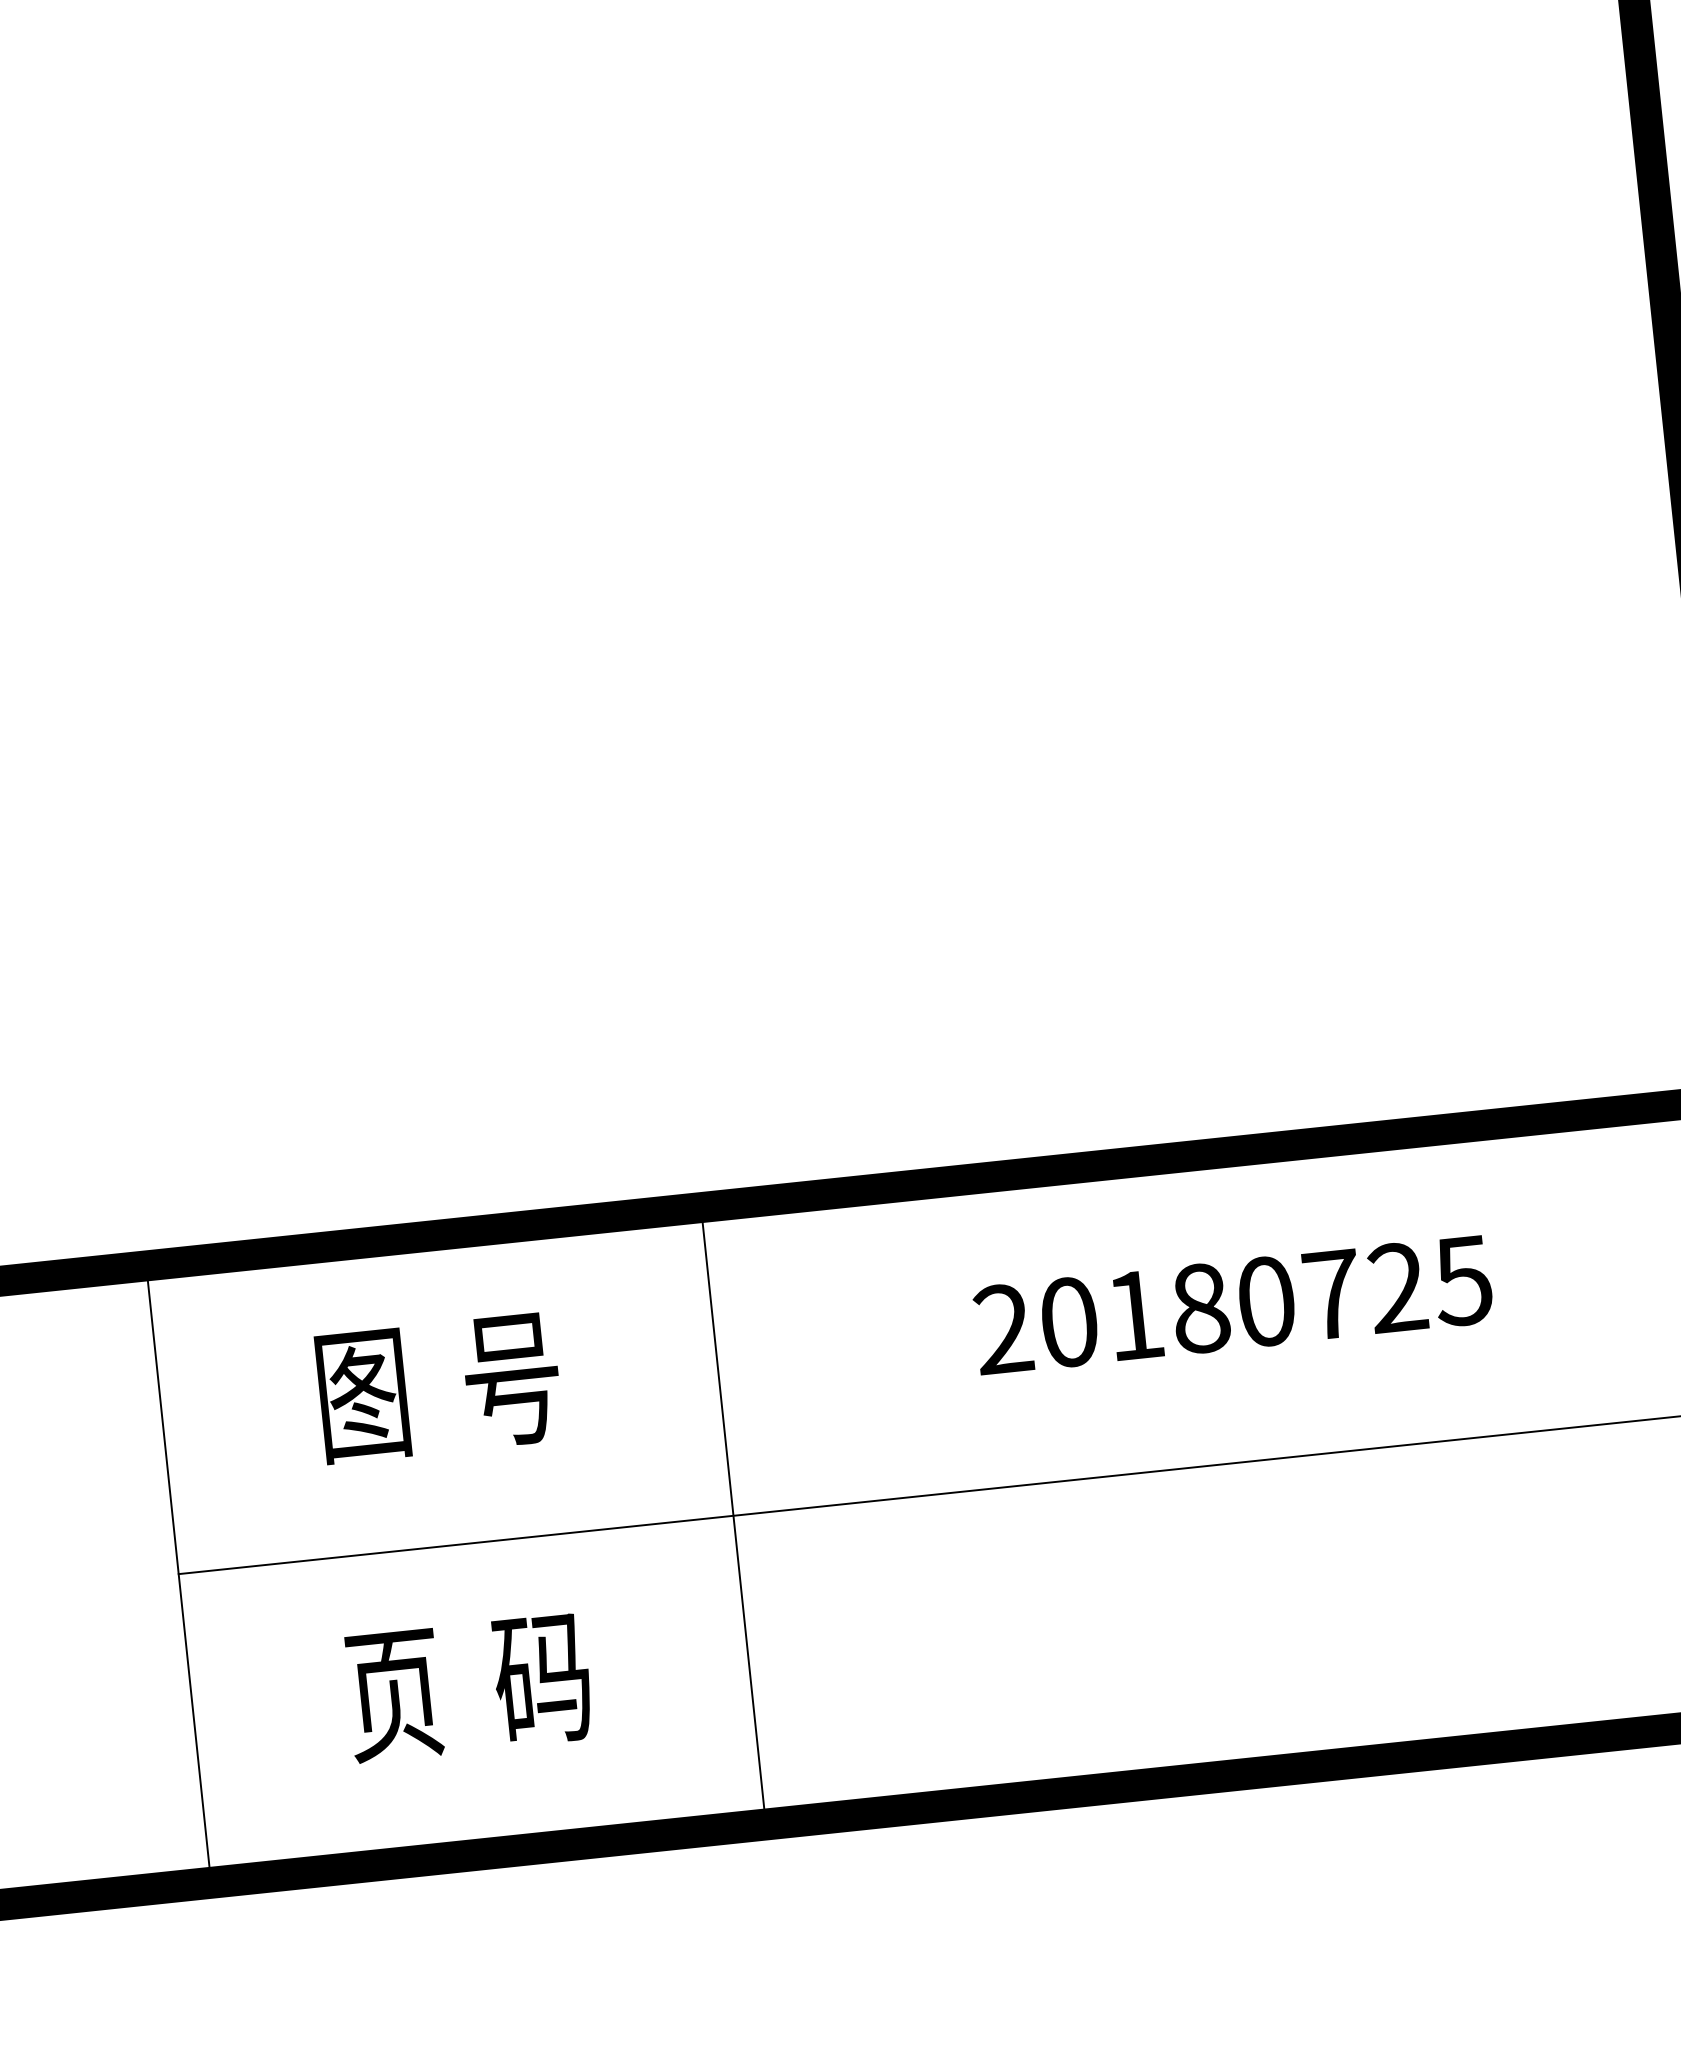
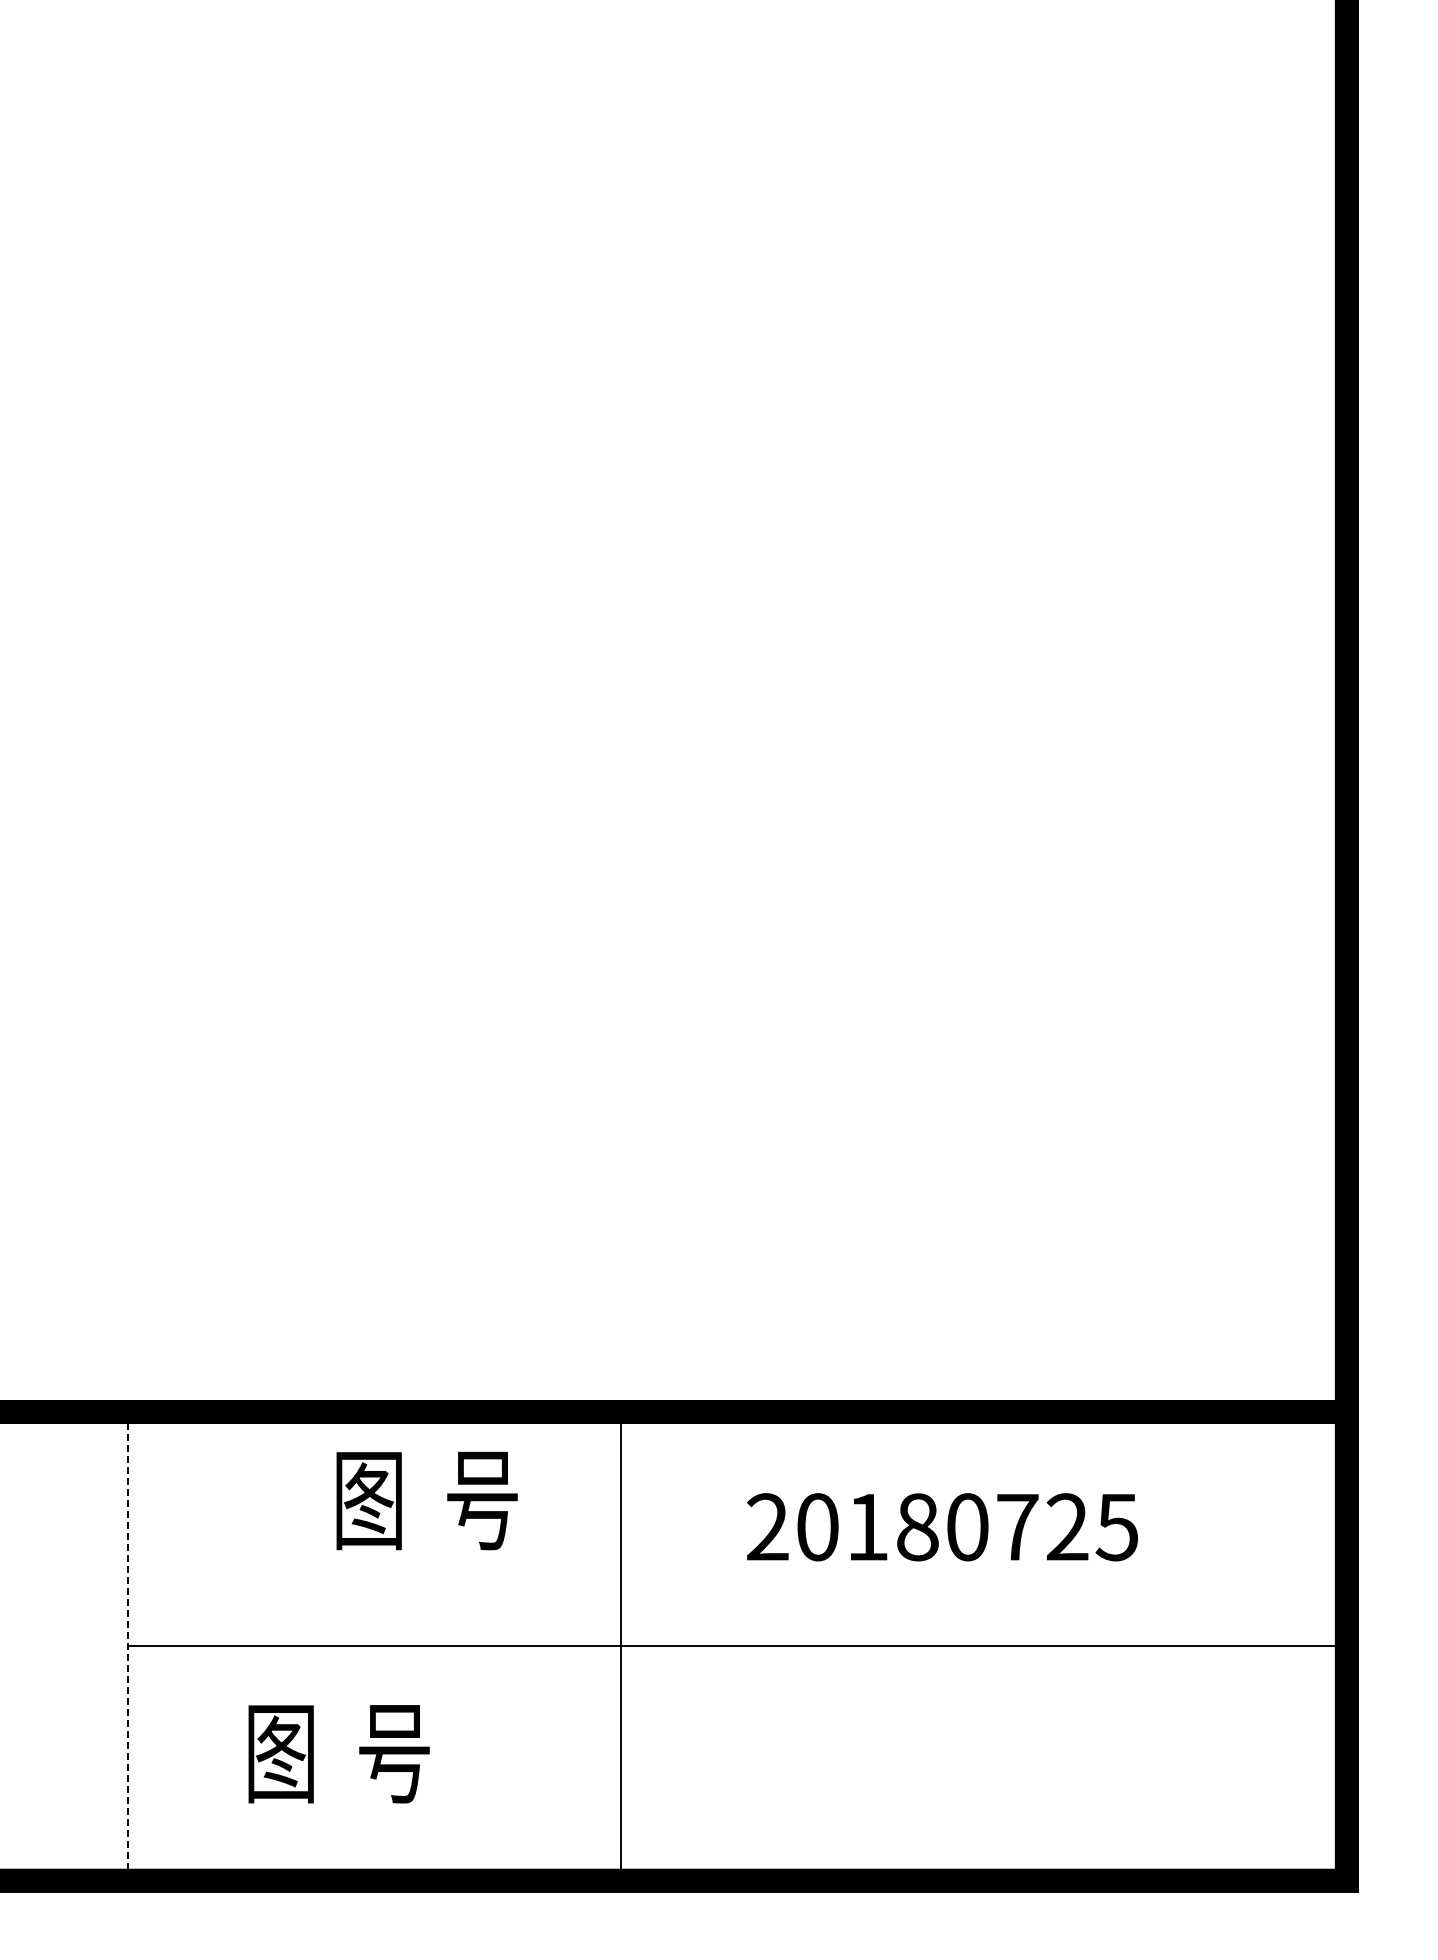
text: (438, 1387) -> (426, 1500), moved
line: (733, 1514) -> (621, 1645), moved
line: (178, 1574) -> (128, 1646), solid -> dashed
text: (468, 1687) -> (337, 1754), 页  码 -> 图  号

